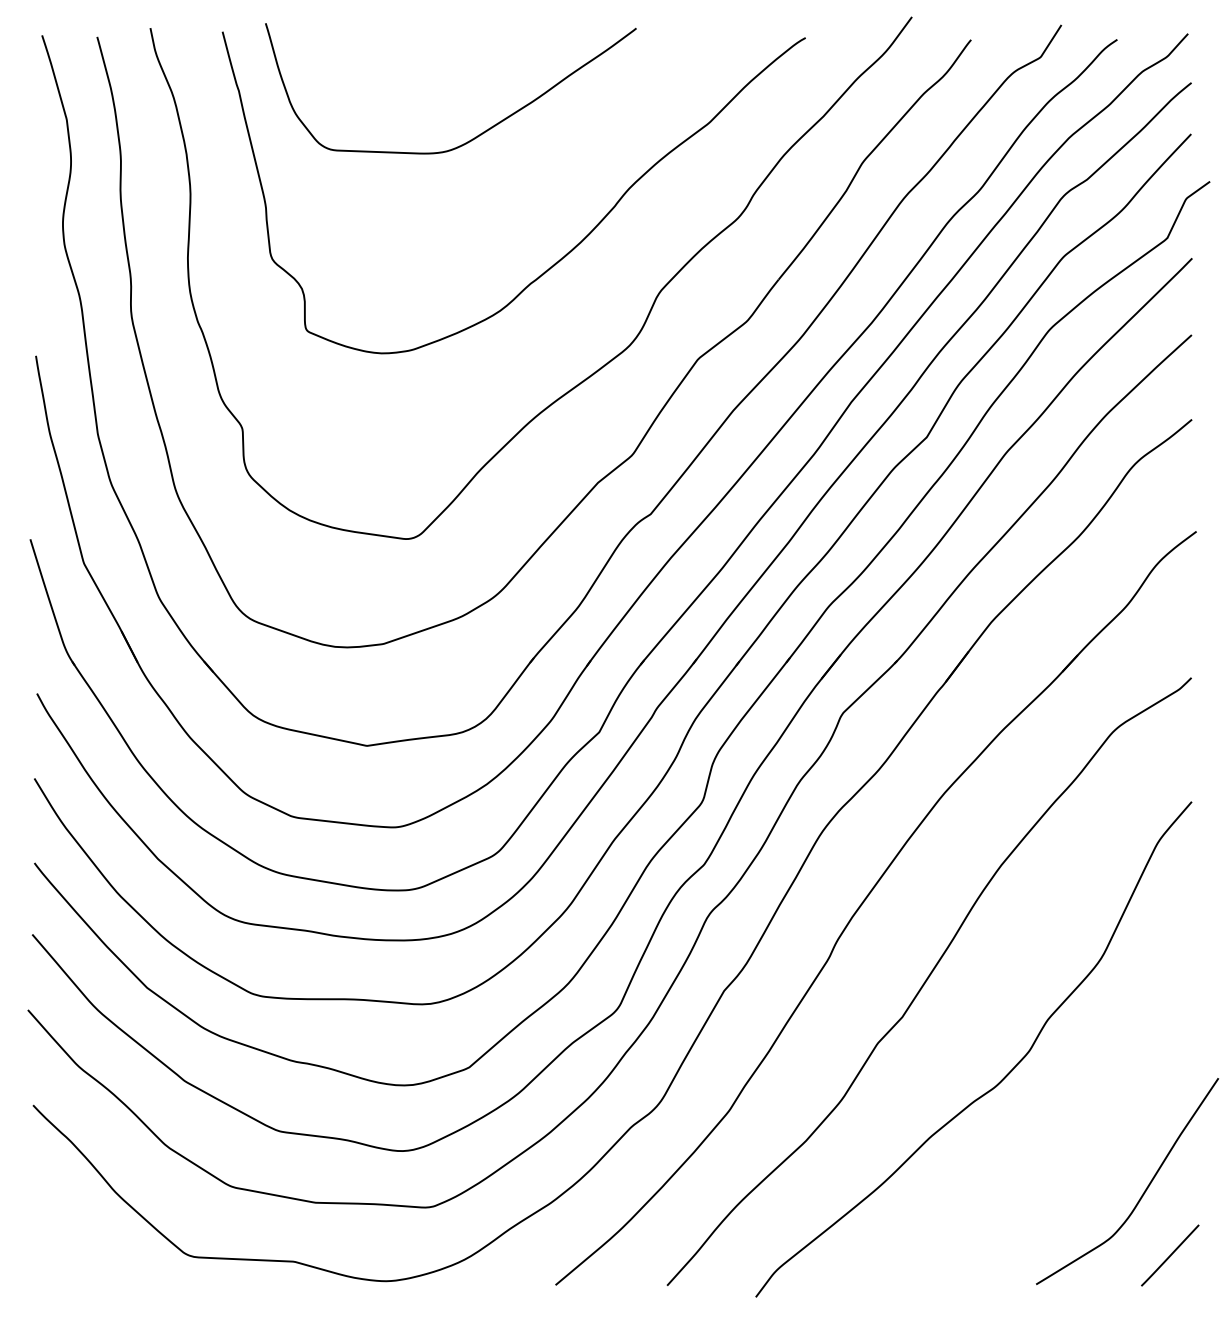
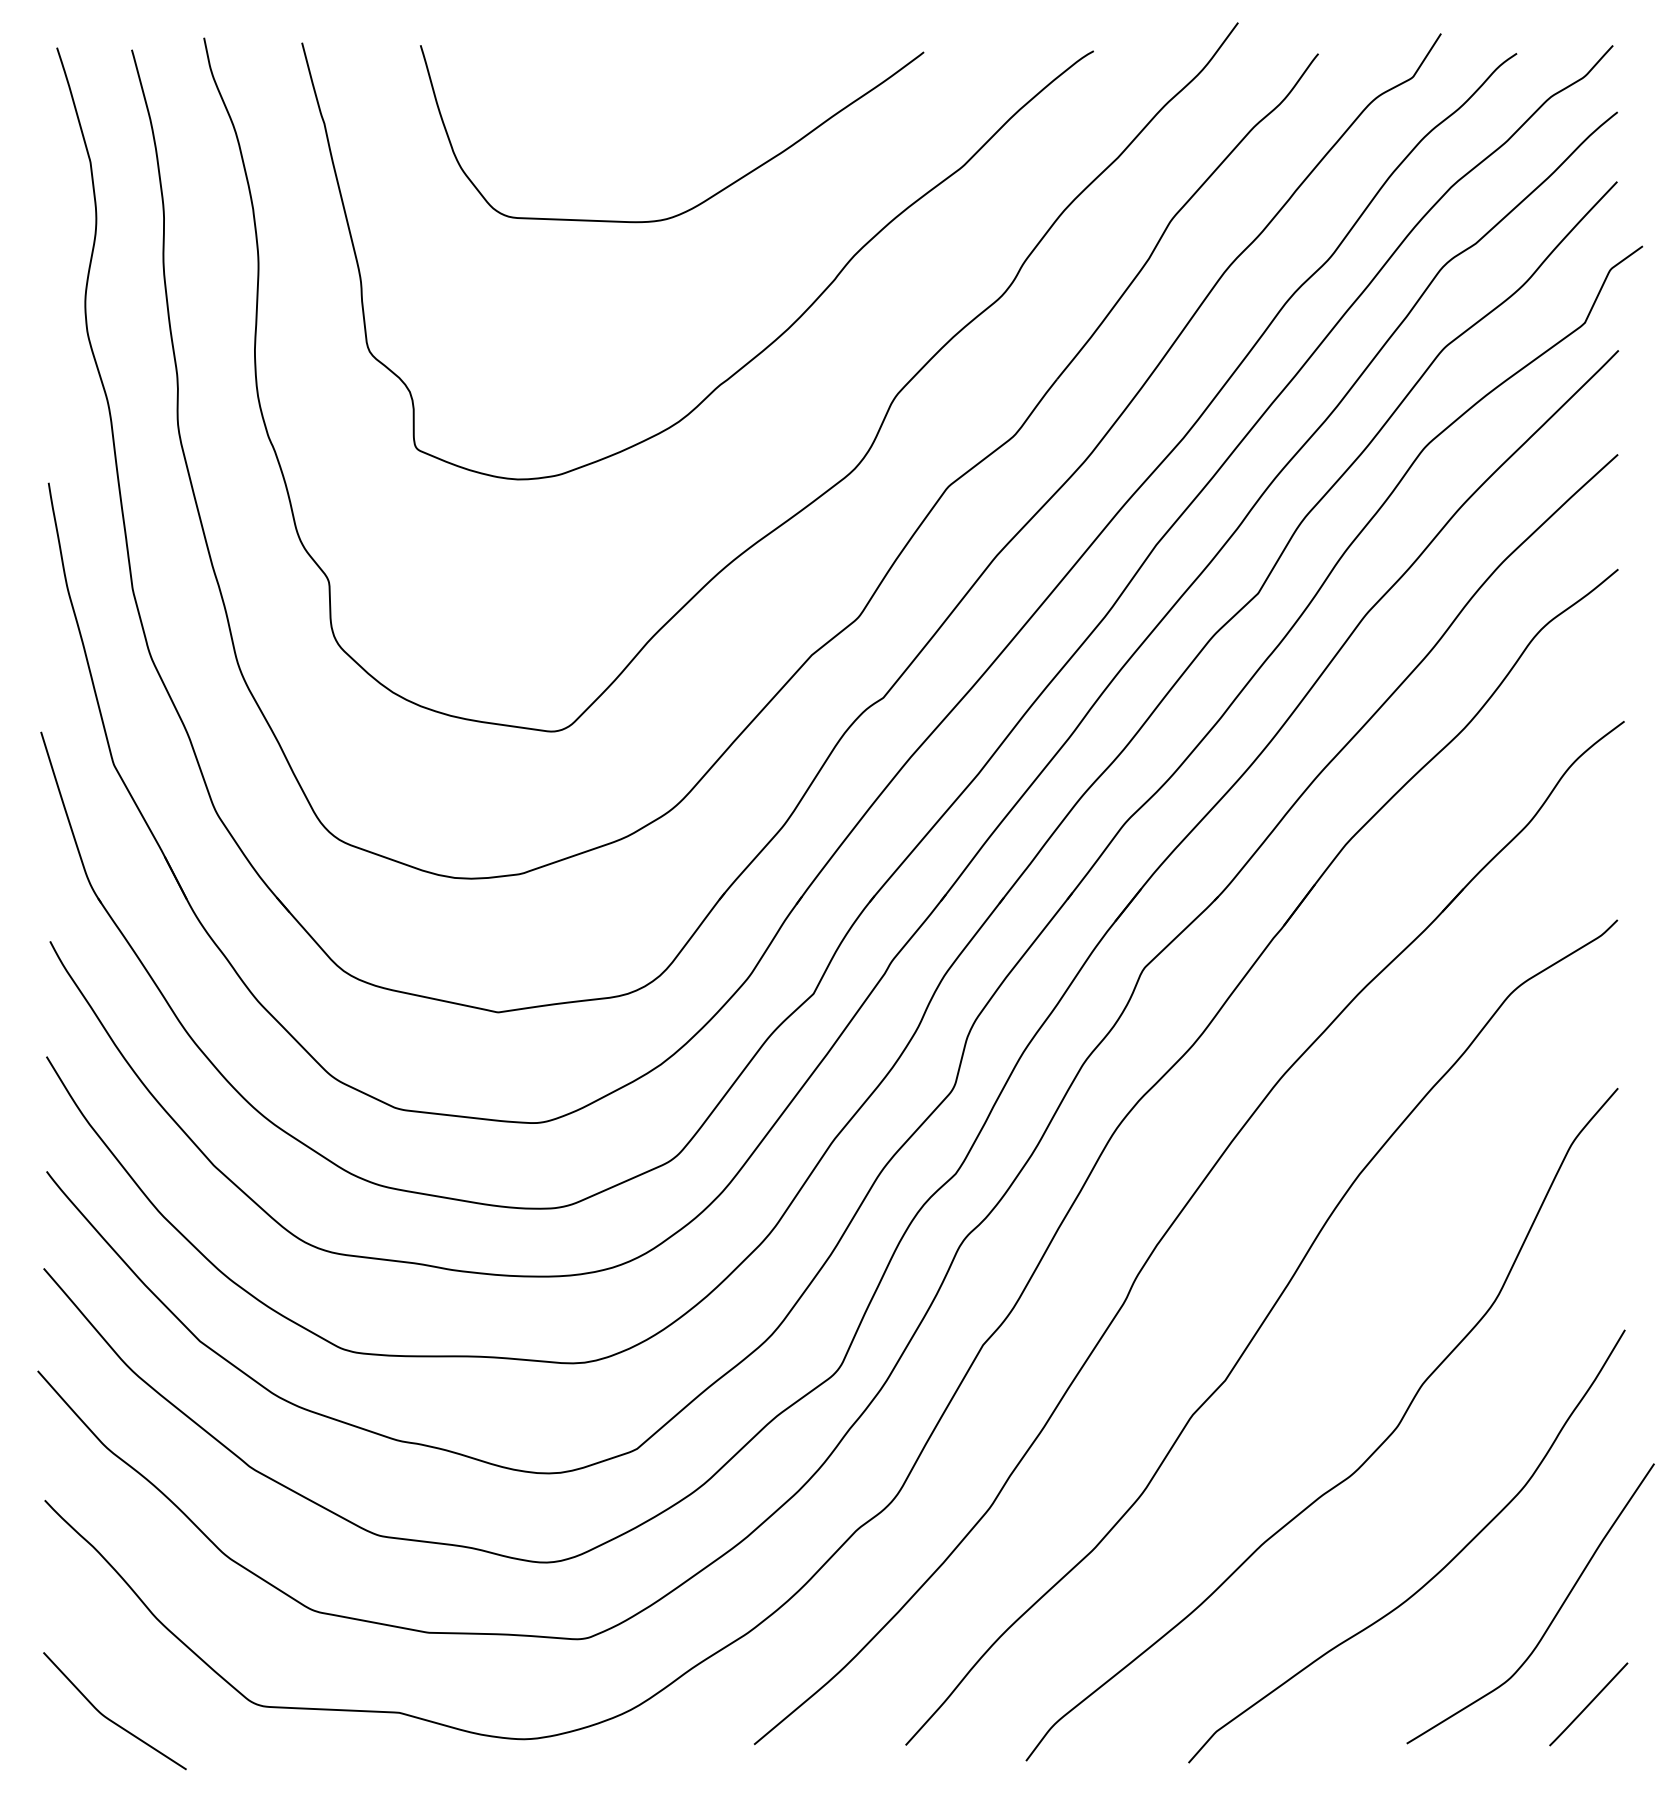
curve: (477, 135) -> (708, 197), moved
curve: (1053, 1162) -> (1430, 1578), added
curve: (80, 1265) -> (109, 1718), added

